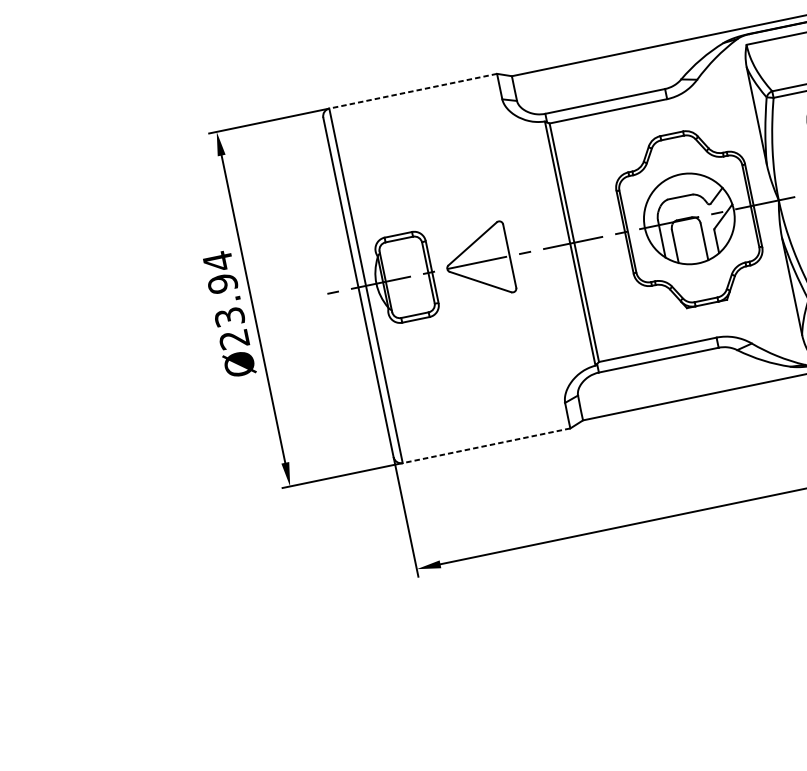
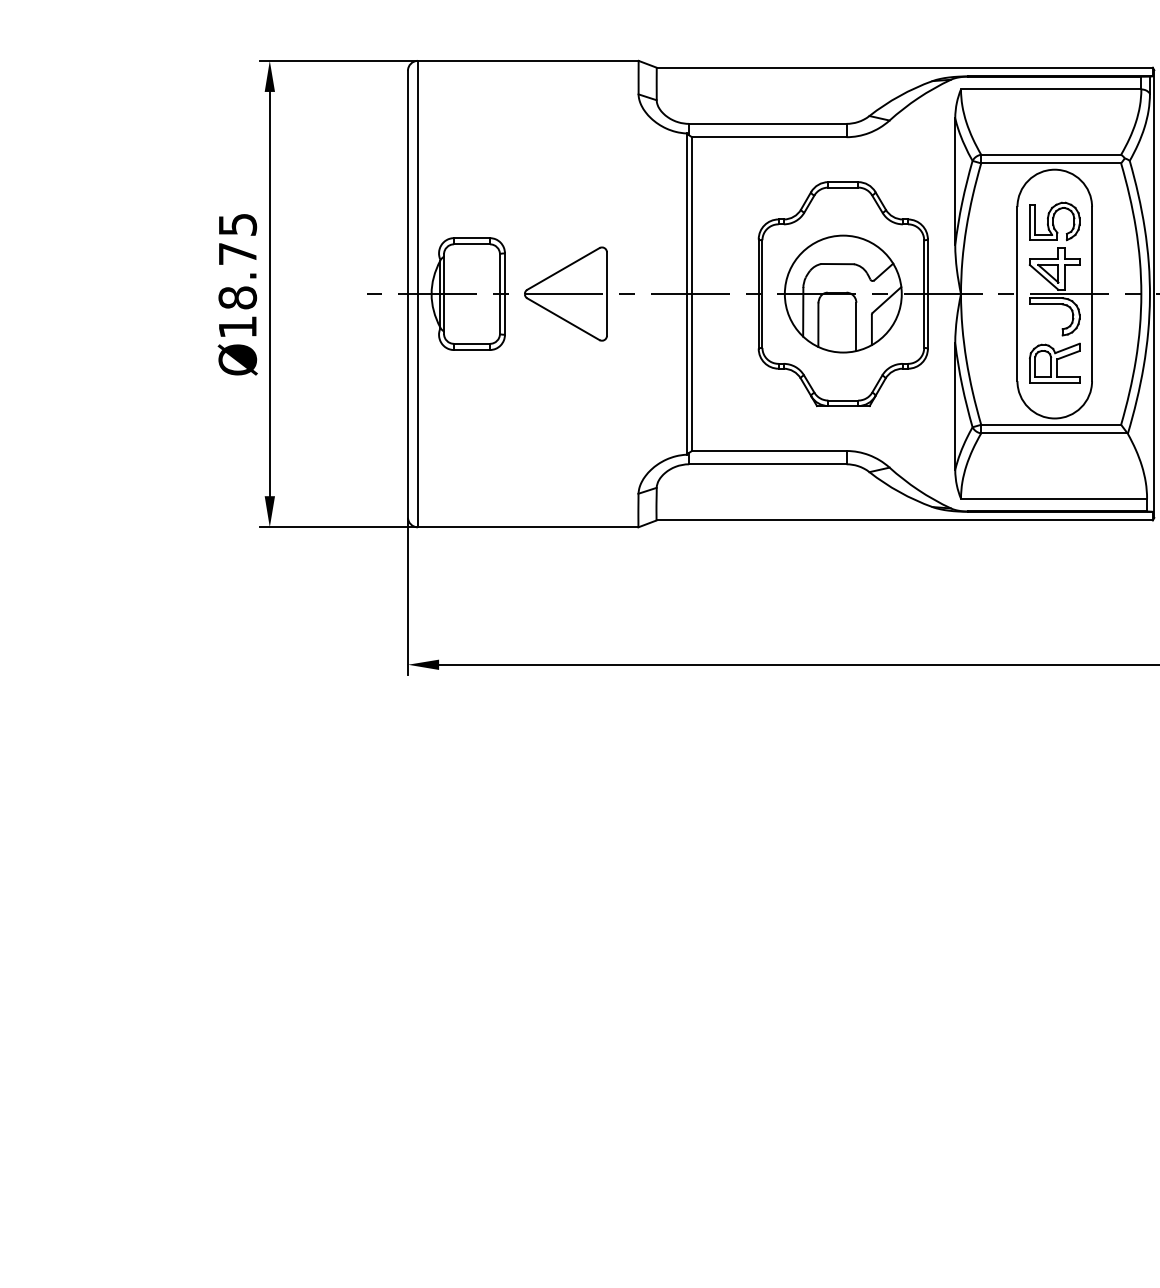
line: (412, 91) -> (527, 60), dashed -> solid
text: (225, 300) -> (237, 275), Ø23.94 -> Ø18.75
line: (486, 446) -> (527, 527), dashed -> solid

